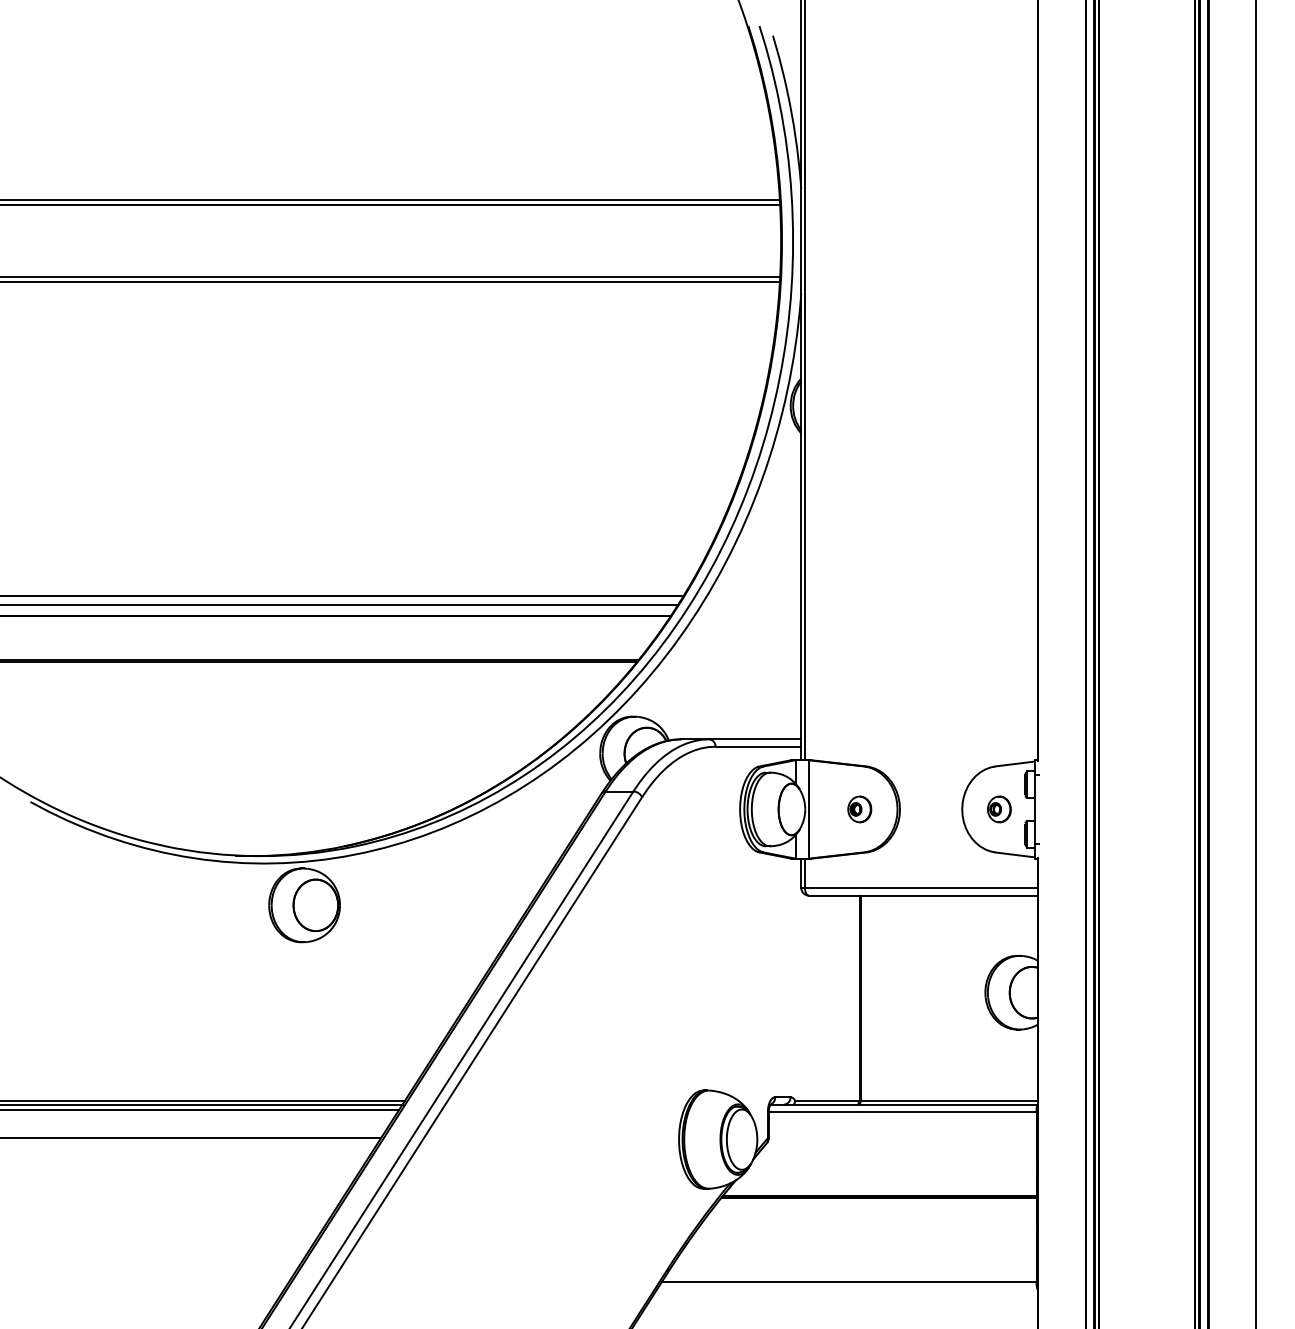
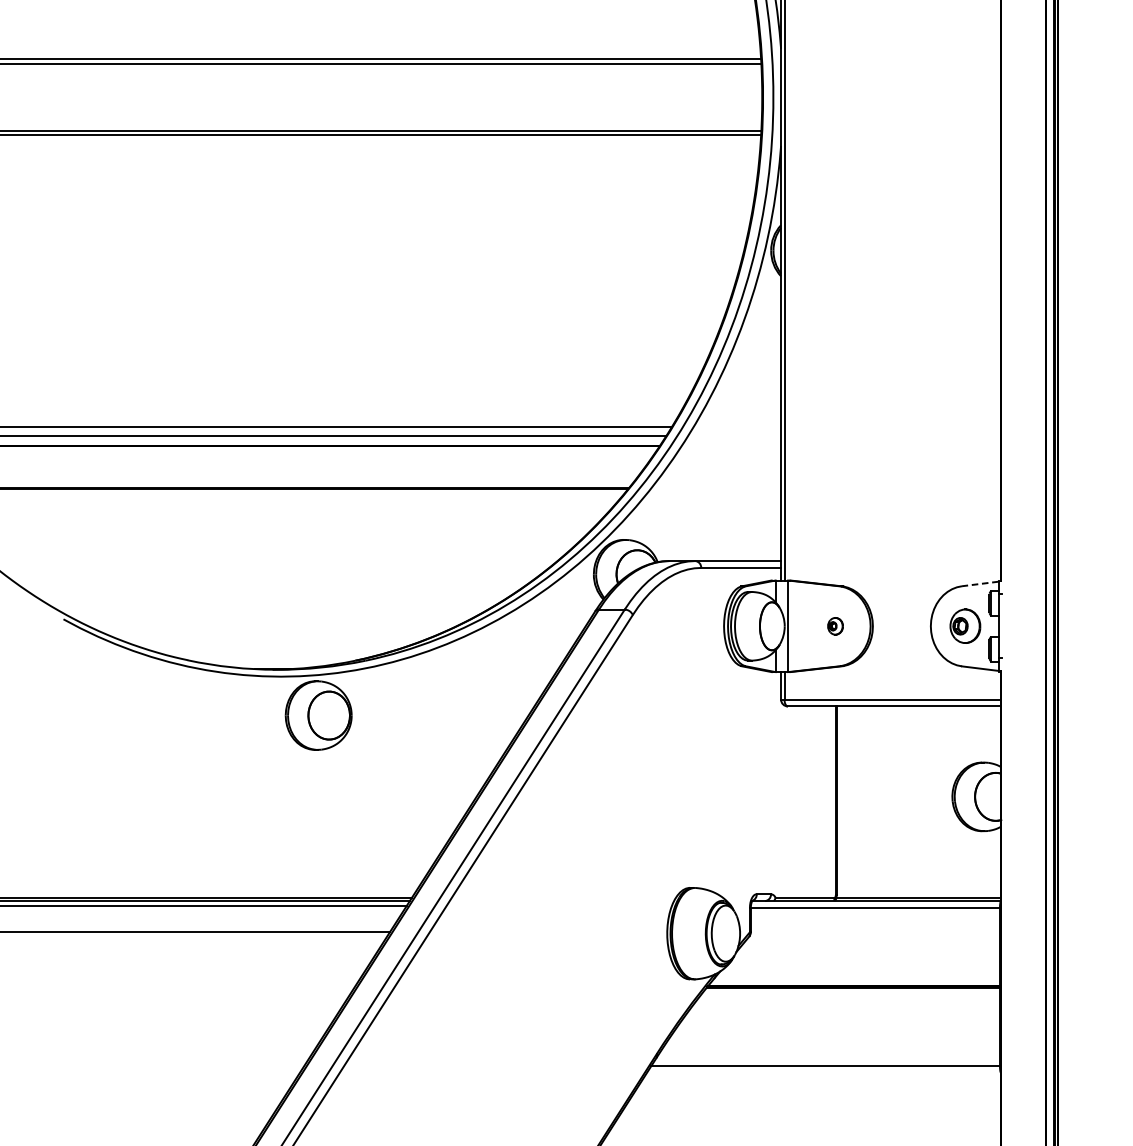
line: (1015, 763) -> (980, 583), solid -> dashed
part: (859, 809) -> (835, 626), size x0.7
part: (999, 809) -> (965, 626), size x1.4

